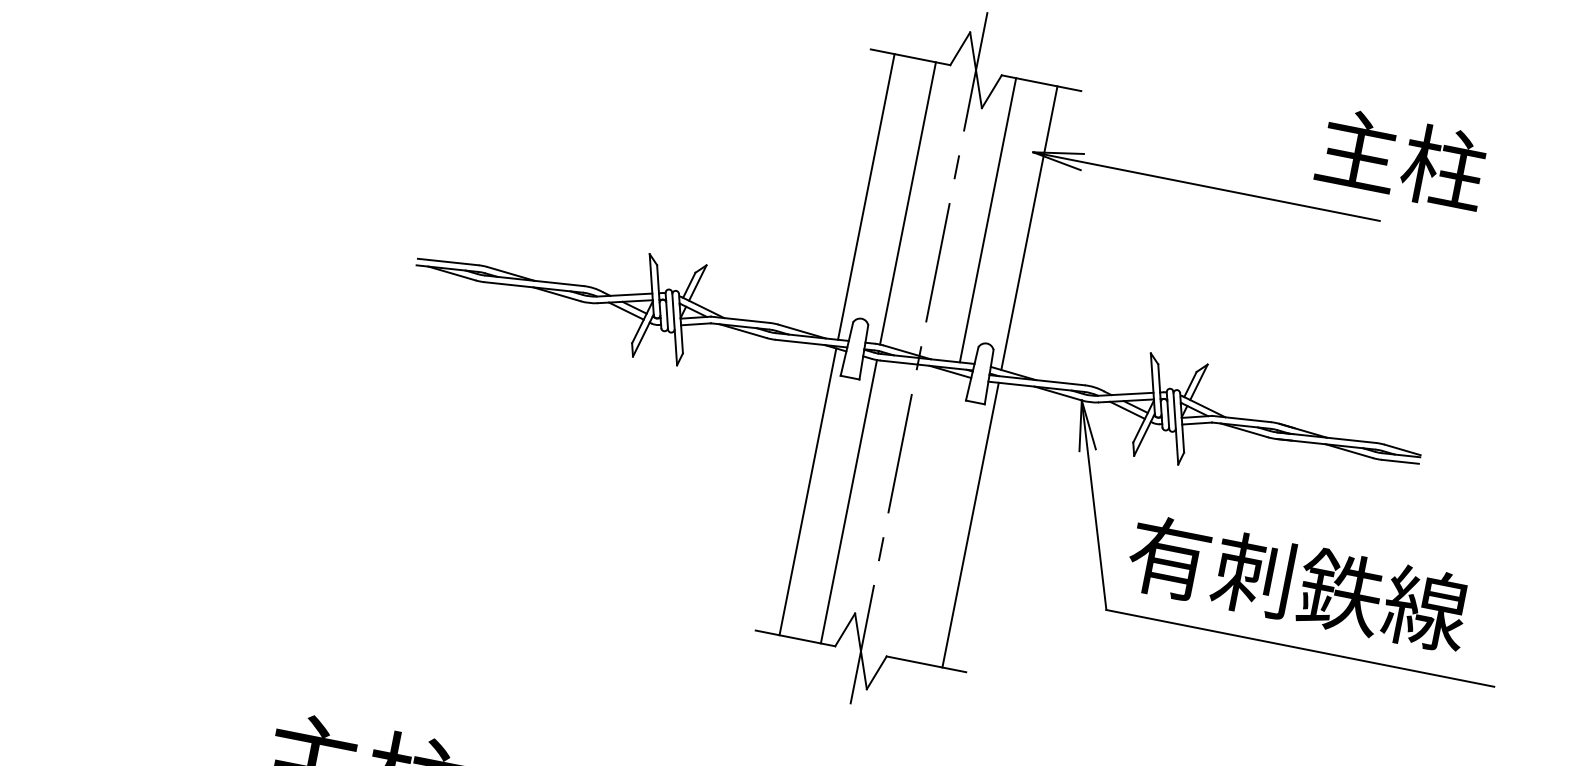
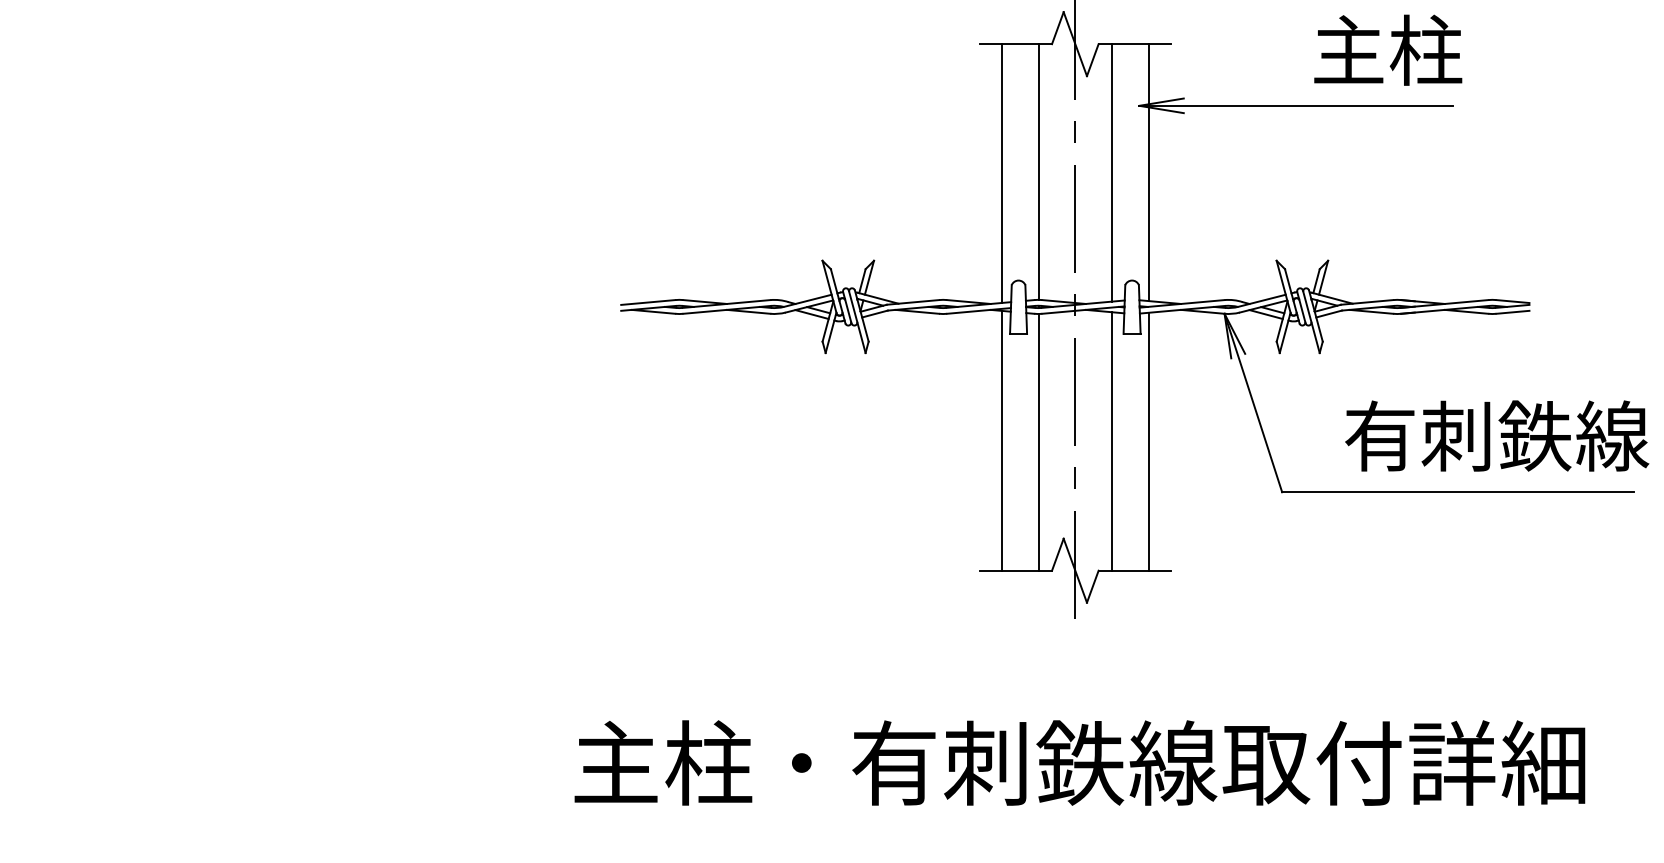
text: (1402, 158) -> (1388, 49), moved
line: (929, 516) -> (1111, 441), added
text: (1299, 583) -> (1497, 435), moved

